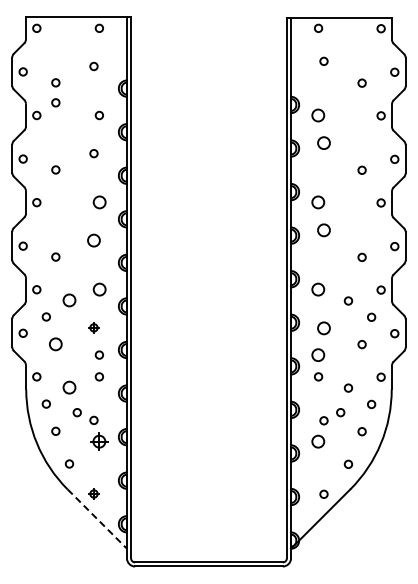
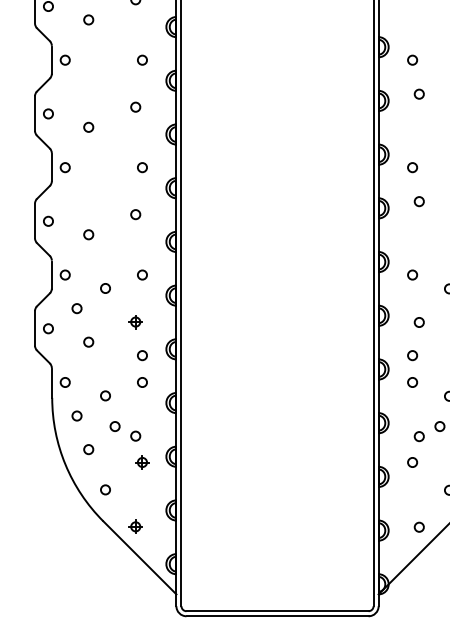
circle: (55, 102) -> (88, 44), removed
circle: (318, 115) -> (412, 60), size x0.62
circle: (323, 142) -> (418, 93), size x0.62
circle: (98, 202) -> (141, 167), size x0.62
circle: (318, 202) -> (412, 167), size x0.62
circle: (323, 229) -> (418, 200), size x0.62
circle: (93, 240) -> (135, 214), size x0.62
circle: (98, 289) -> (141, 274), size x0.62
circle: (318, 289) -> (412, 274), size x0.62
circle: (69, 300) -> (105, 288), size x0.62
circle: (323, 327) -> (418, 321), size x0.62
circle: (55, 343) -> (88, 341), size x0.62
circle: (318, 354) -> (412, 354), size x0.62
circle: (69, 387) -> (105, 395), size x0.62
part: (99, 441) -> (142, 462), size x0.62
circle: (318, 441) -> (412, 462), size x0.62
line: (97, 519) -> (140, 558), dashed -> solid

